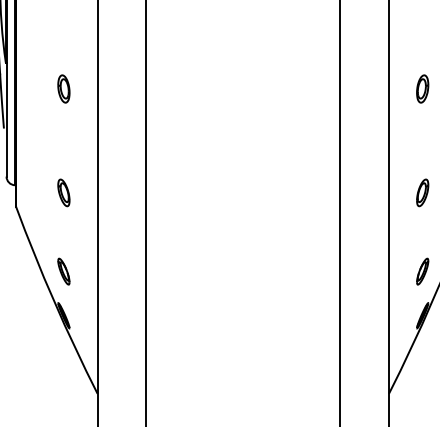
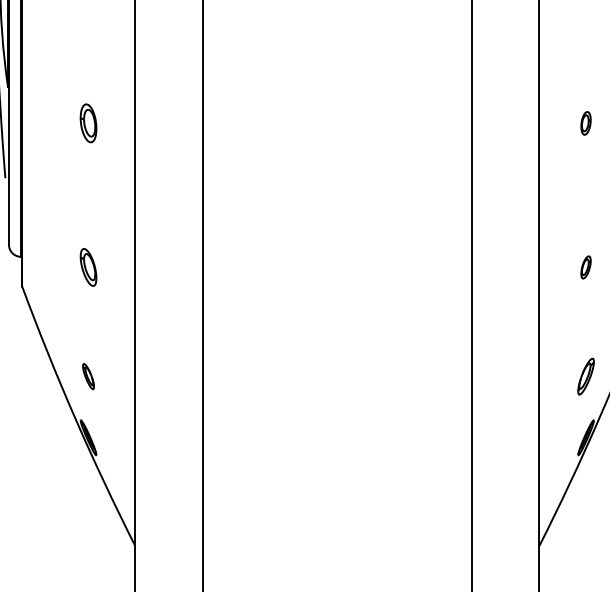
part: (422, 89) -> (585, 123), size x0.6
part: (422, 192) -> (585, 267), size x0.6
part: (63, 271) -> (88, 376), size x0.7

